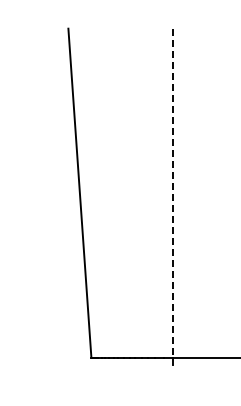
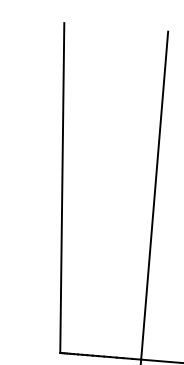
line: (172, 193) -> (154, 195), dashed -> solid

